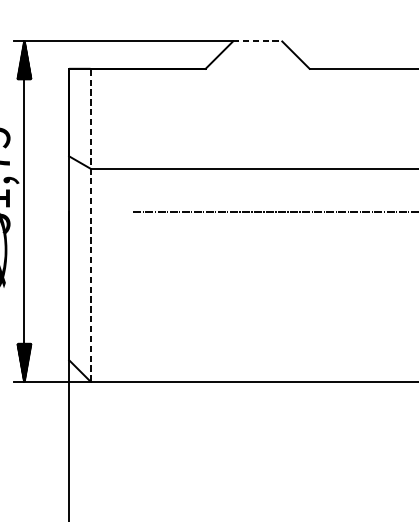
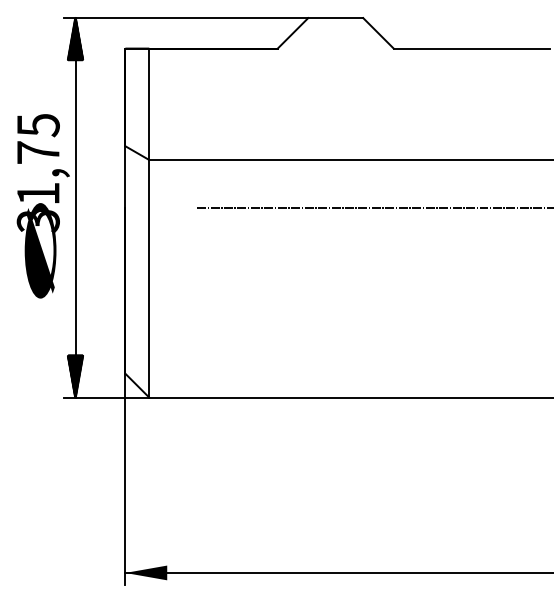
line: (258, 41) -> (336, 18), dashed -> solid
line: (90, 225) -> (149, 223), dashed -> solid

